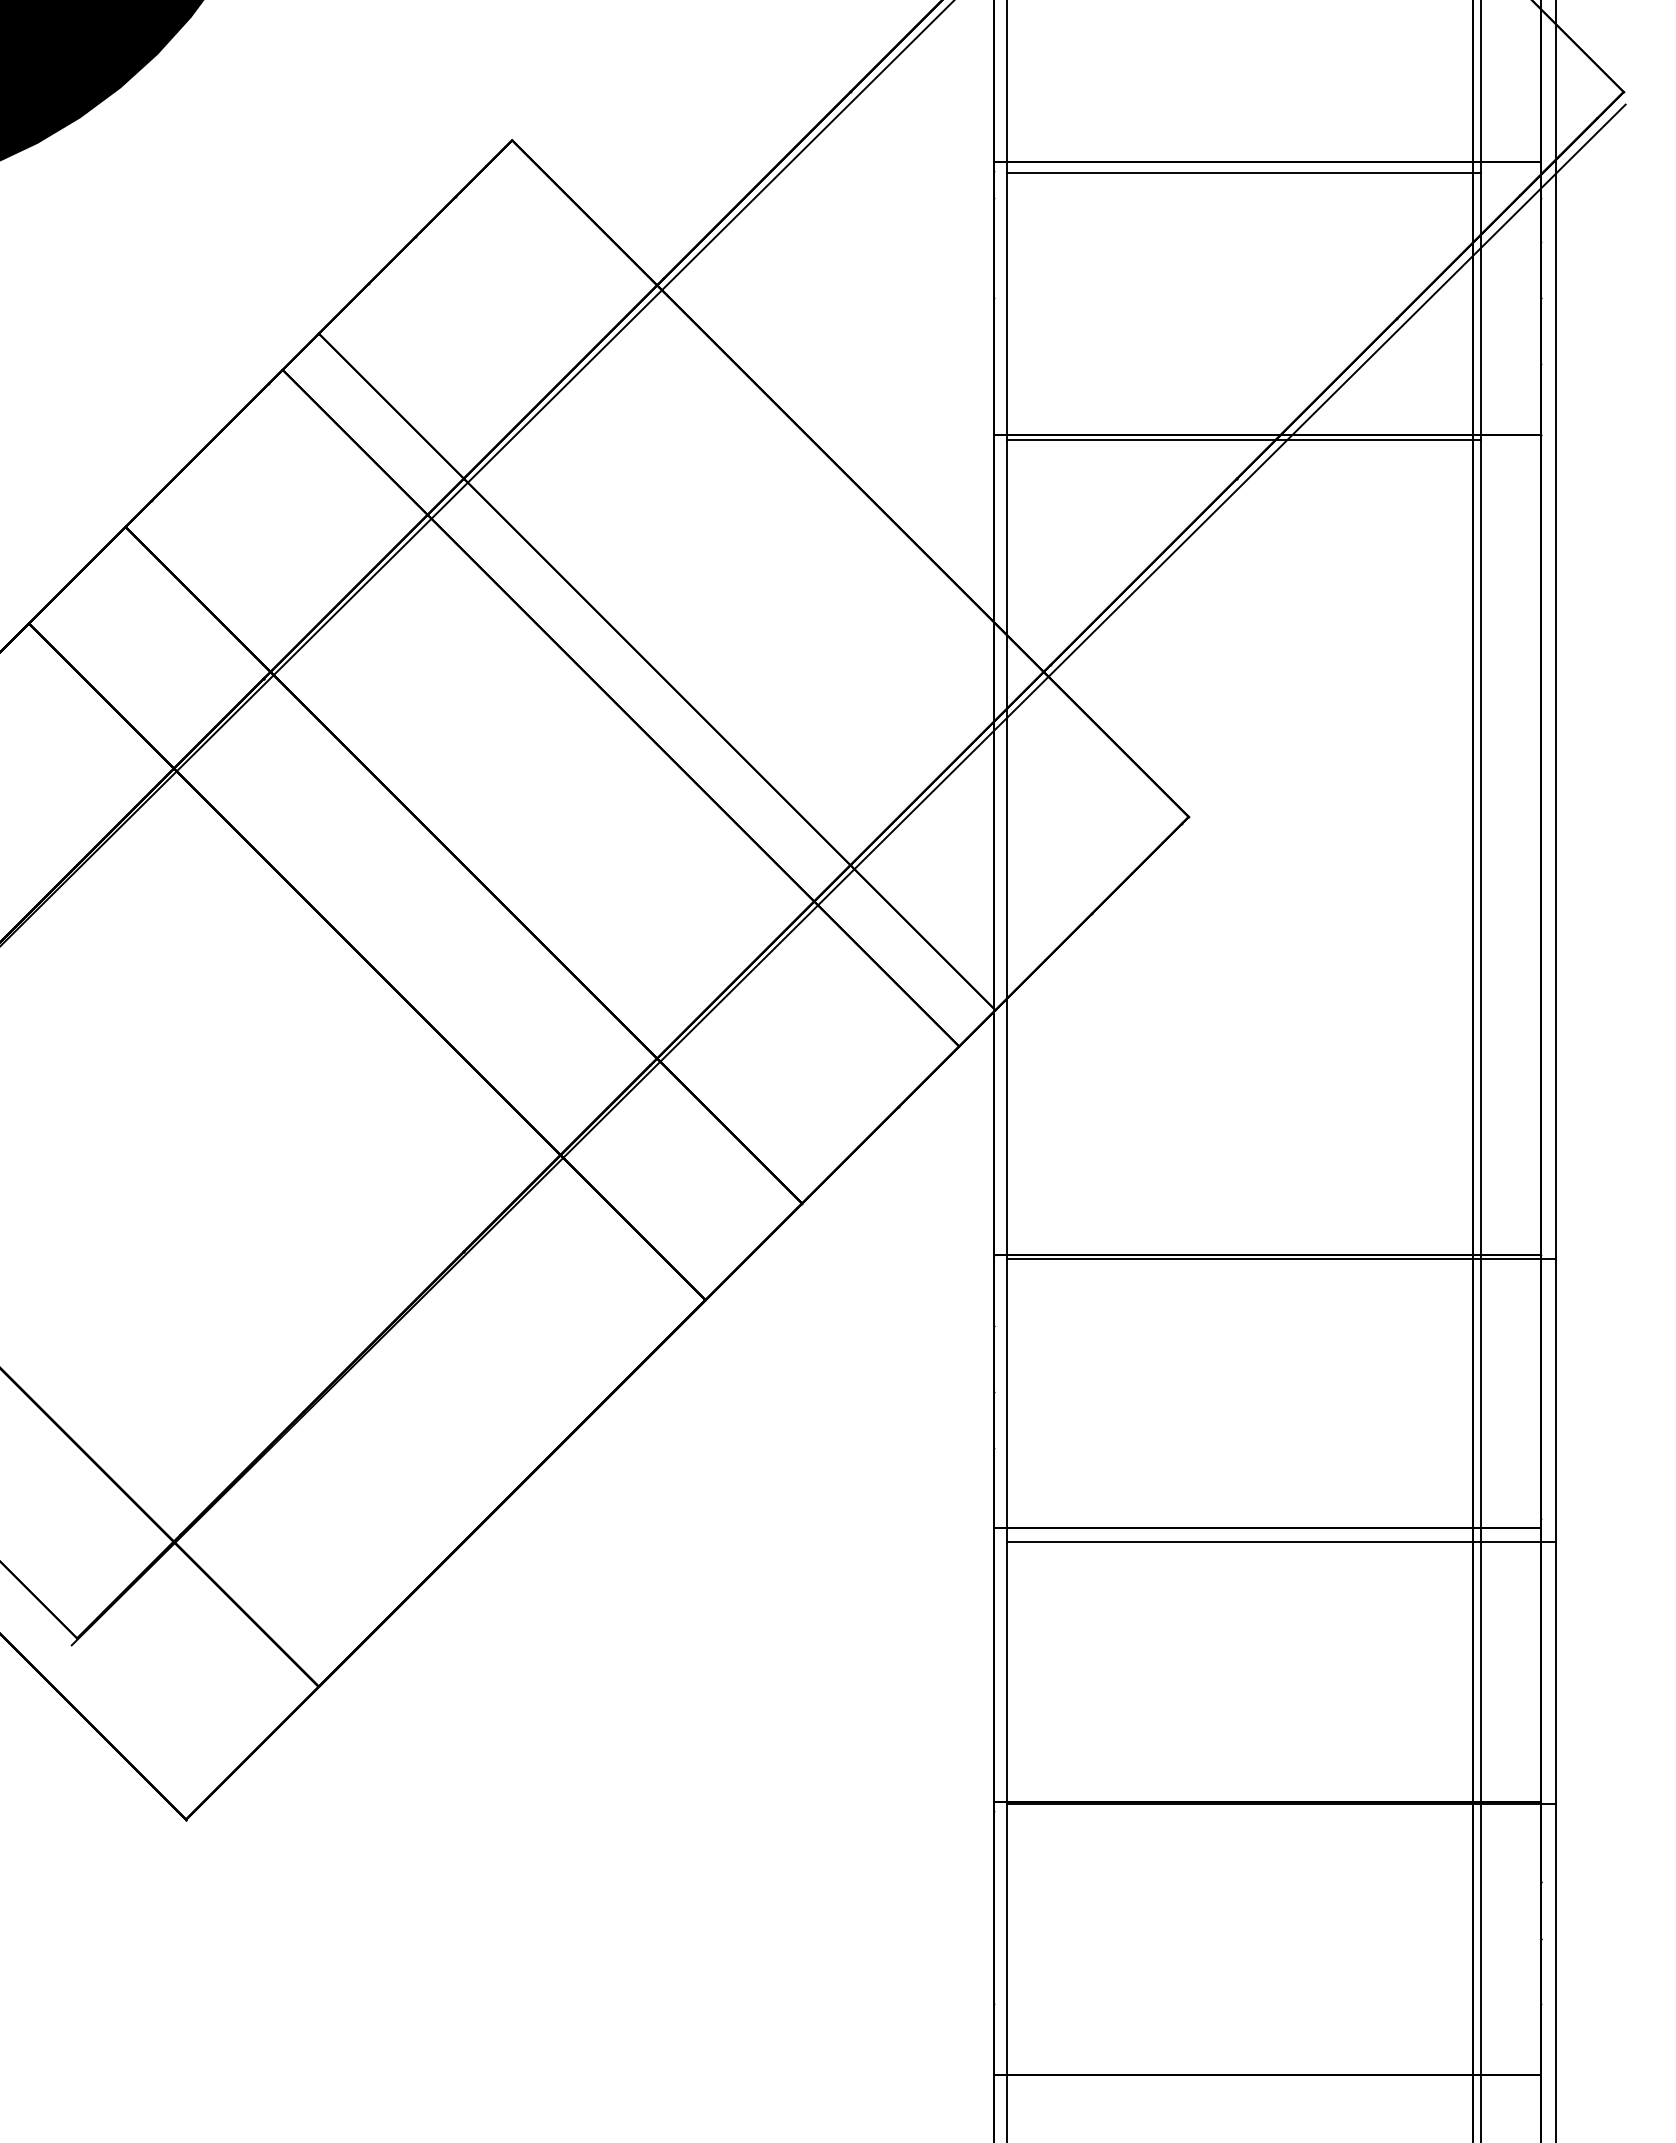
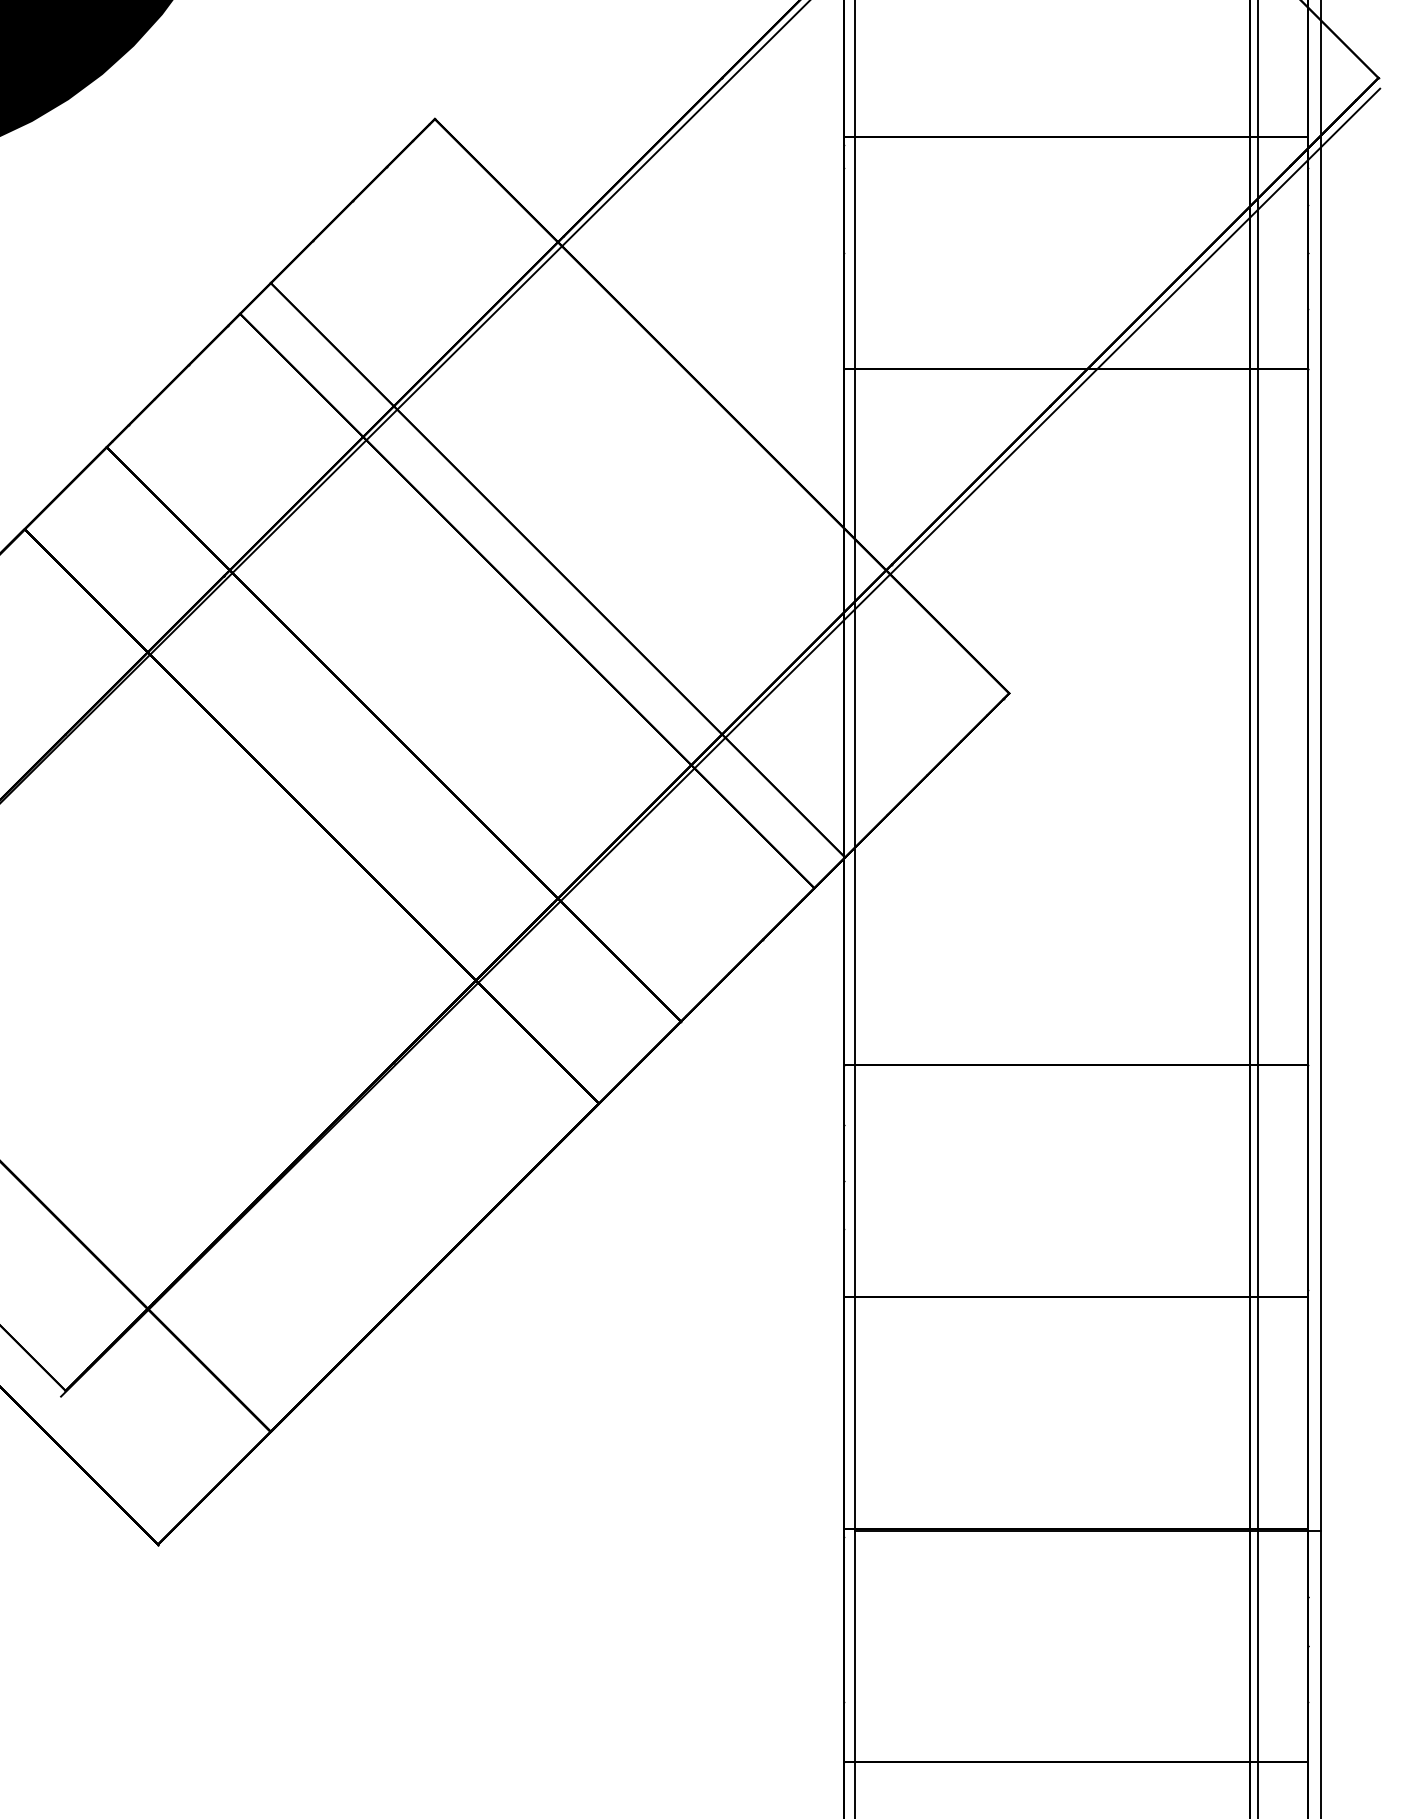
line: (1244, 173) -> (1056, 147), removed
line: (1244, 440) -> (1056, 373), removed
line: (1281, 1259) -> (1087, 1069), removed
line: (1281, 1542) -> (1087, 1309), removed

